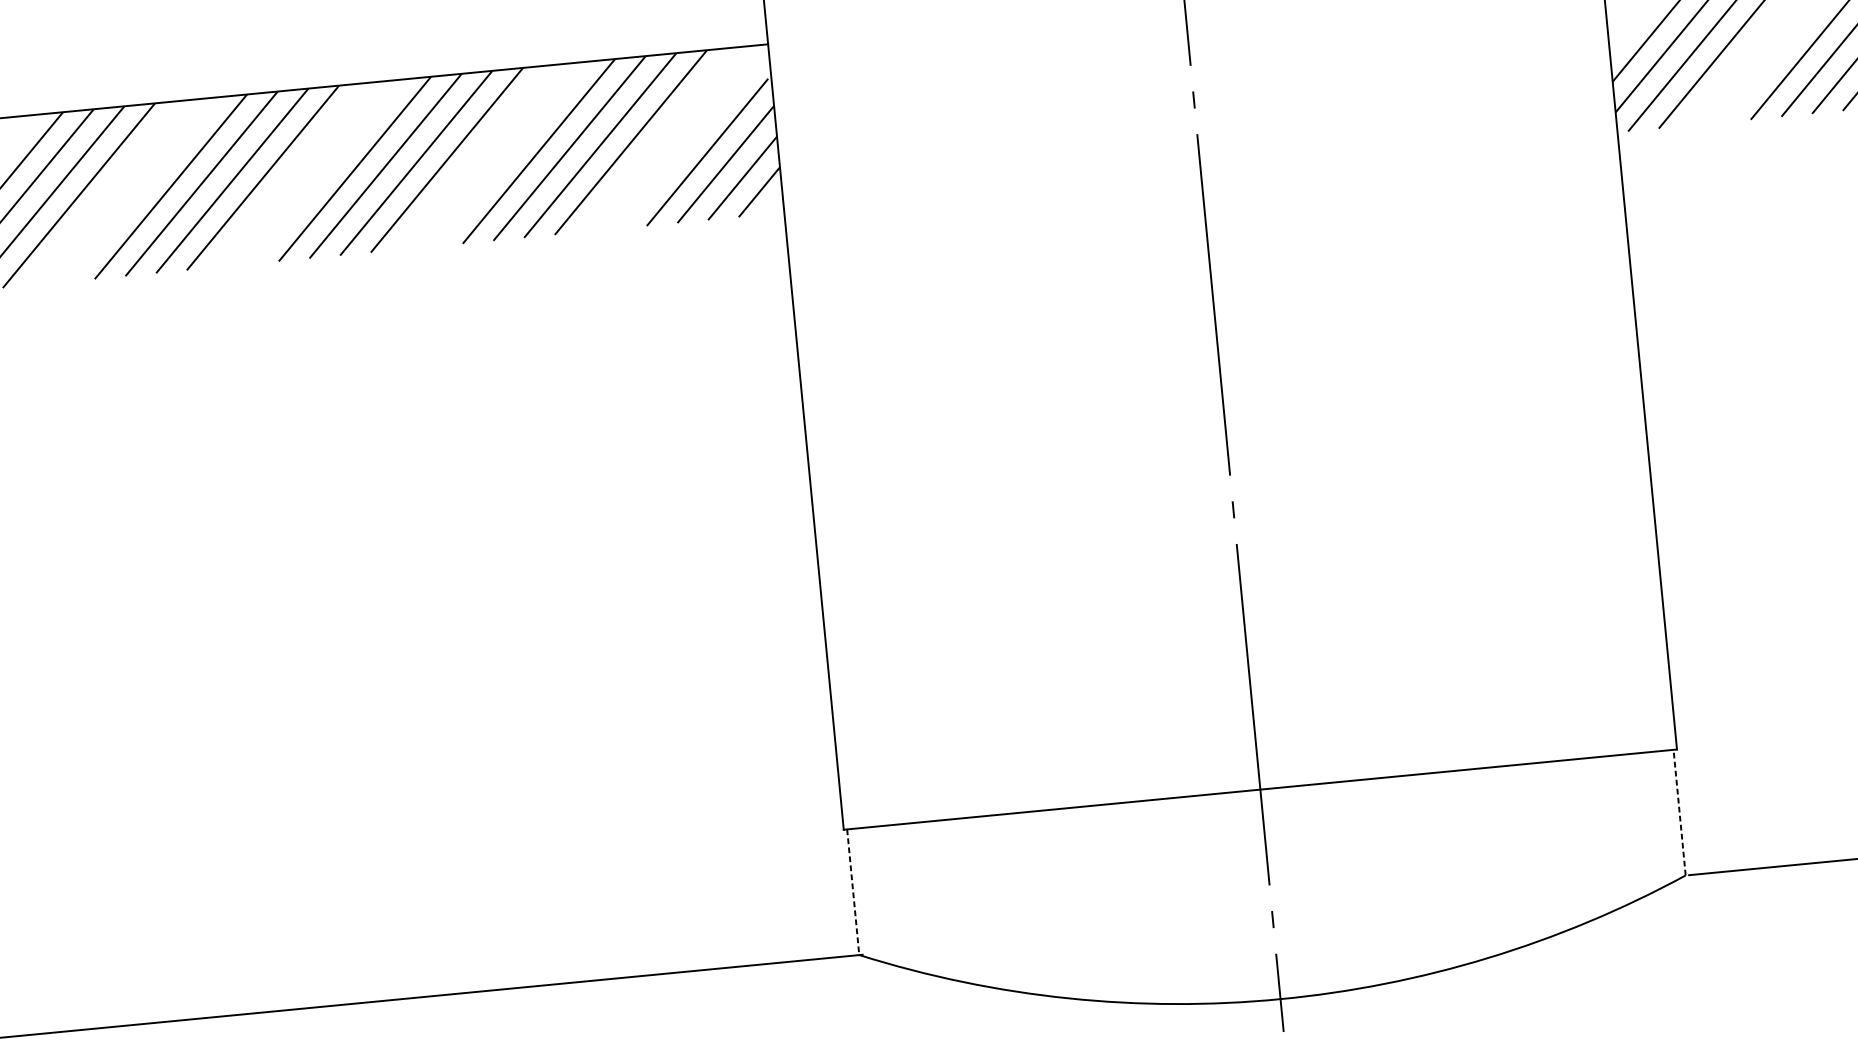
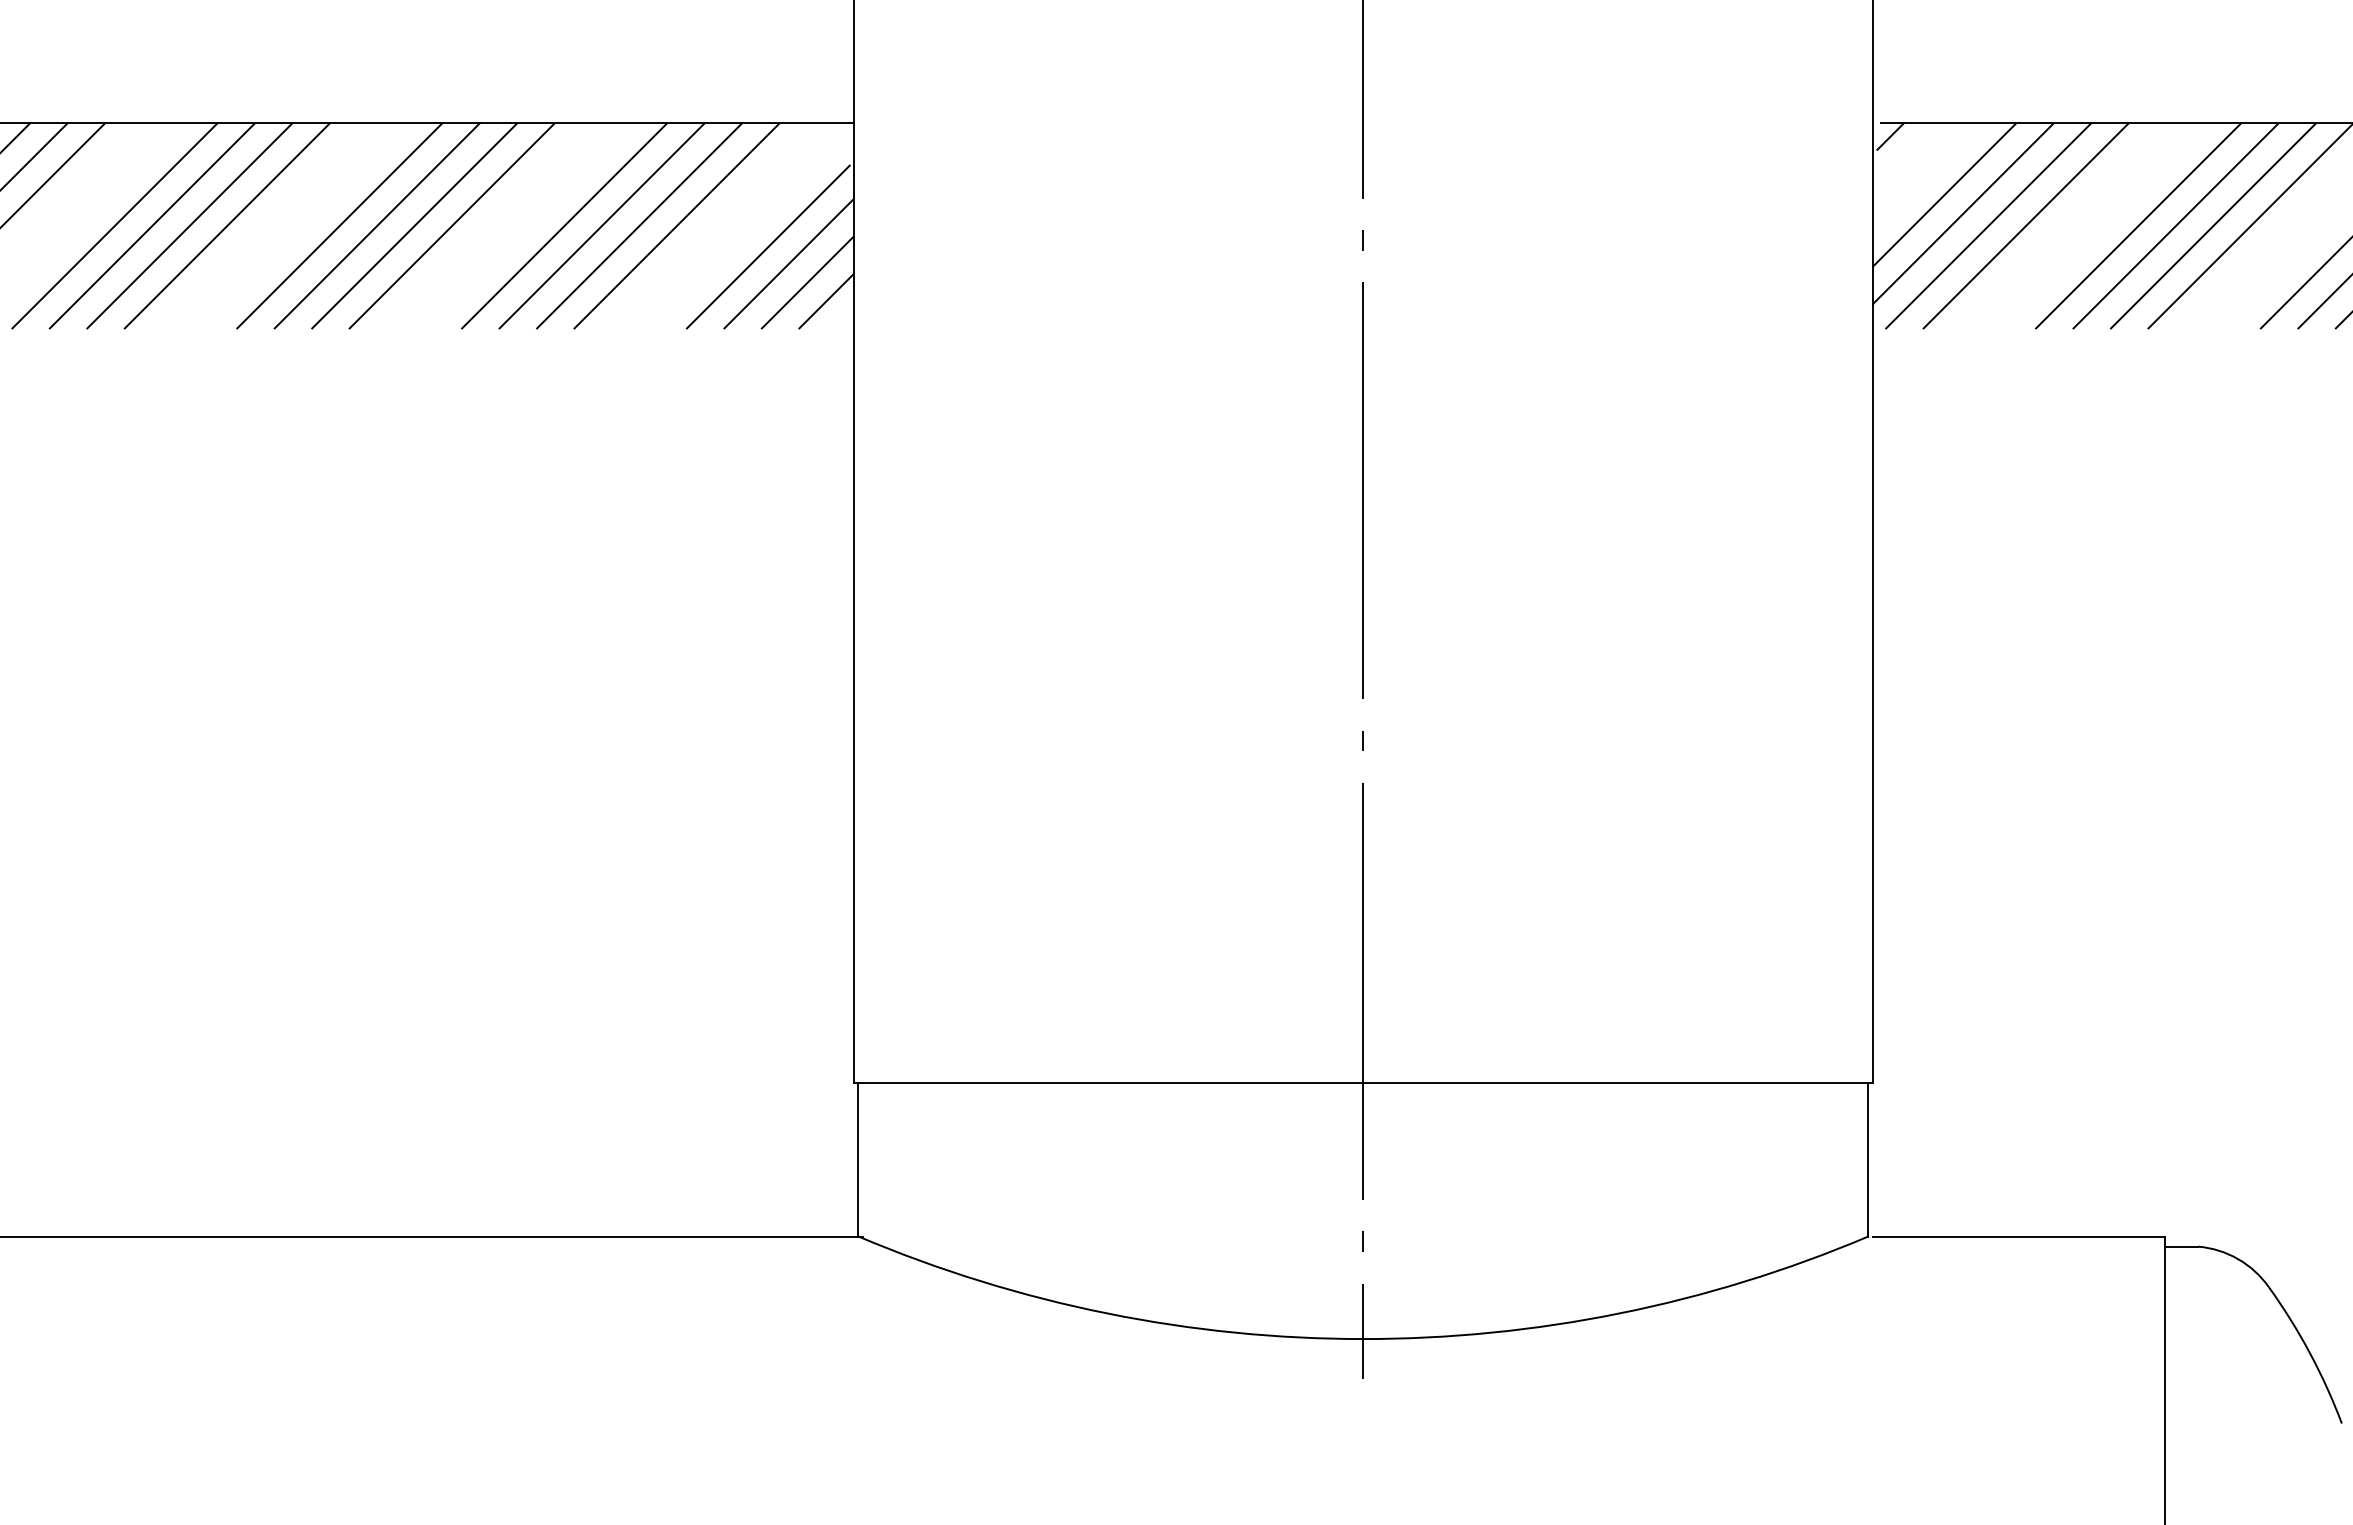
line: (1679, 812) -> (1868, 1159), dashed -> solid
line: (853, 892) -> (858, 1159), dashed -> solid

